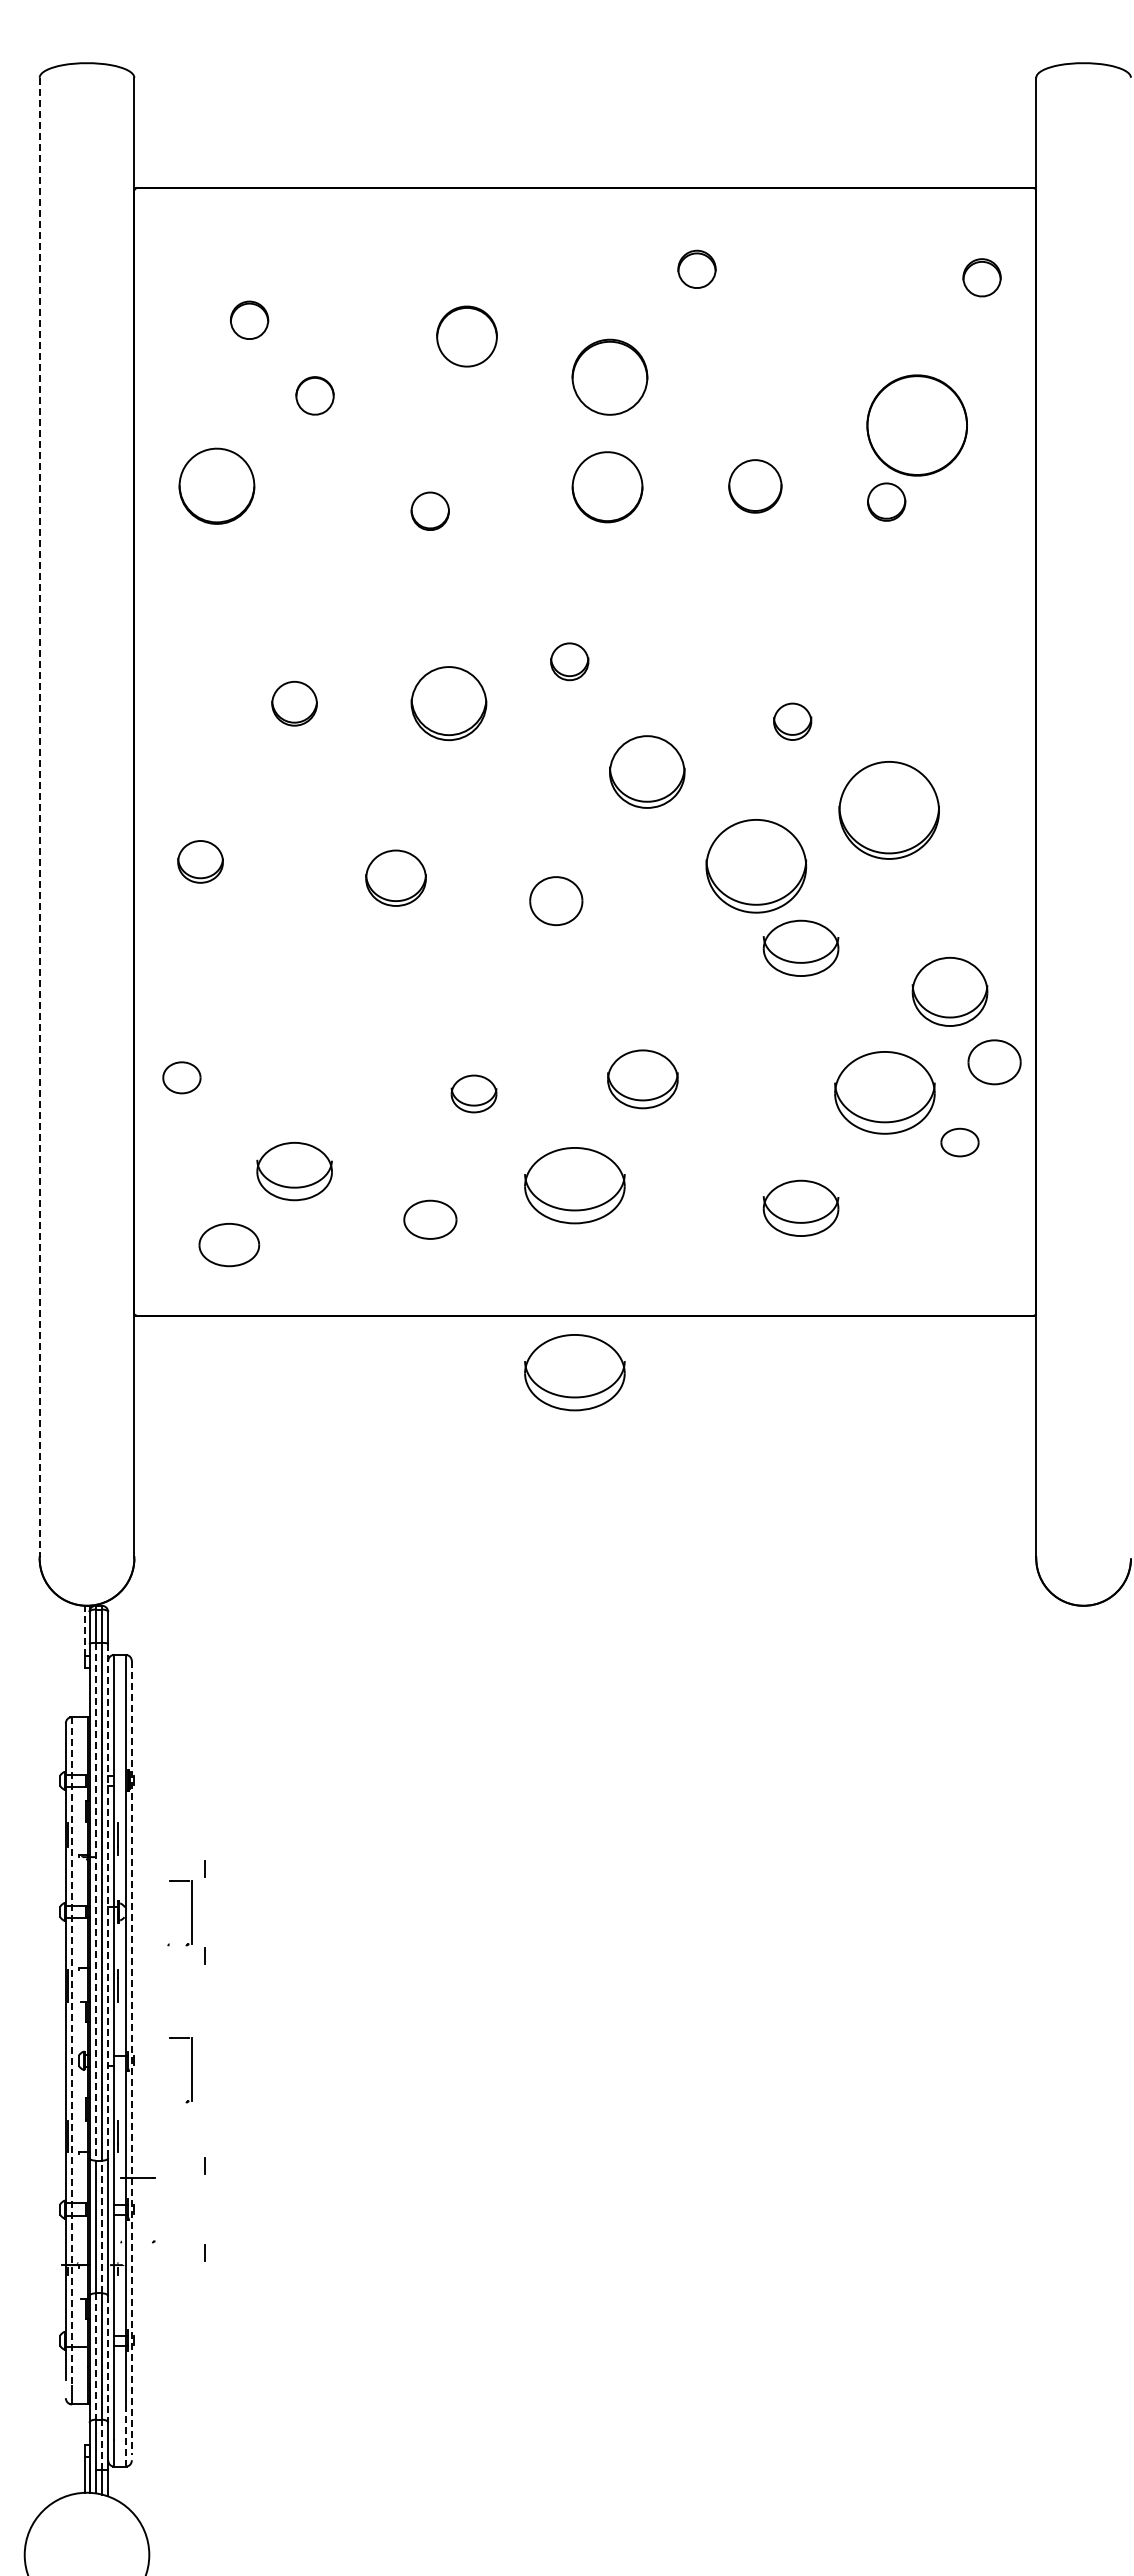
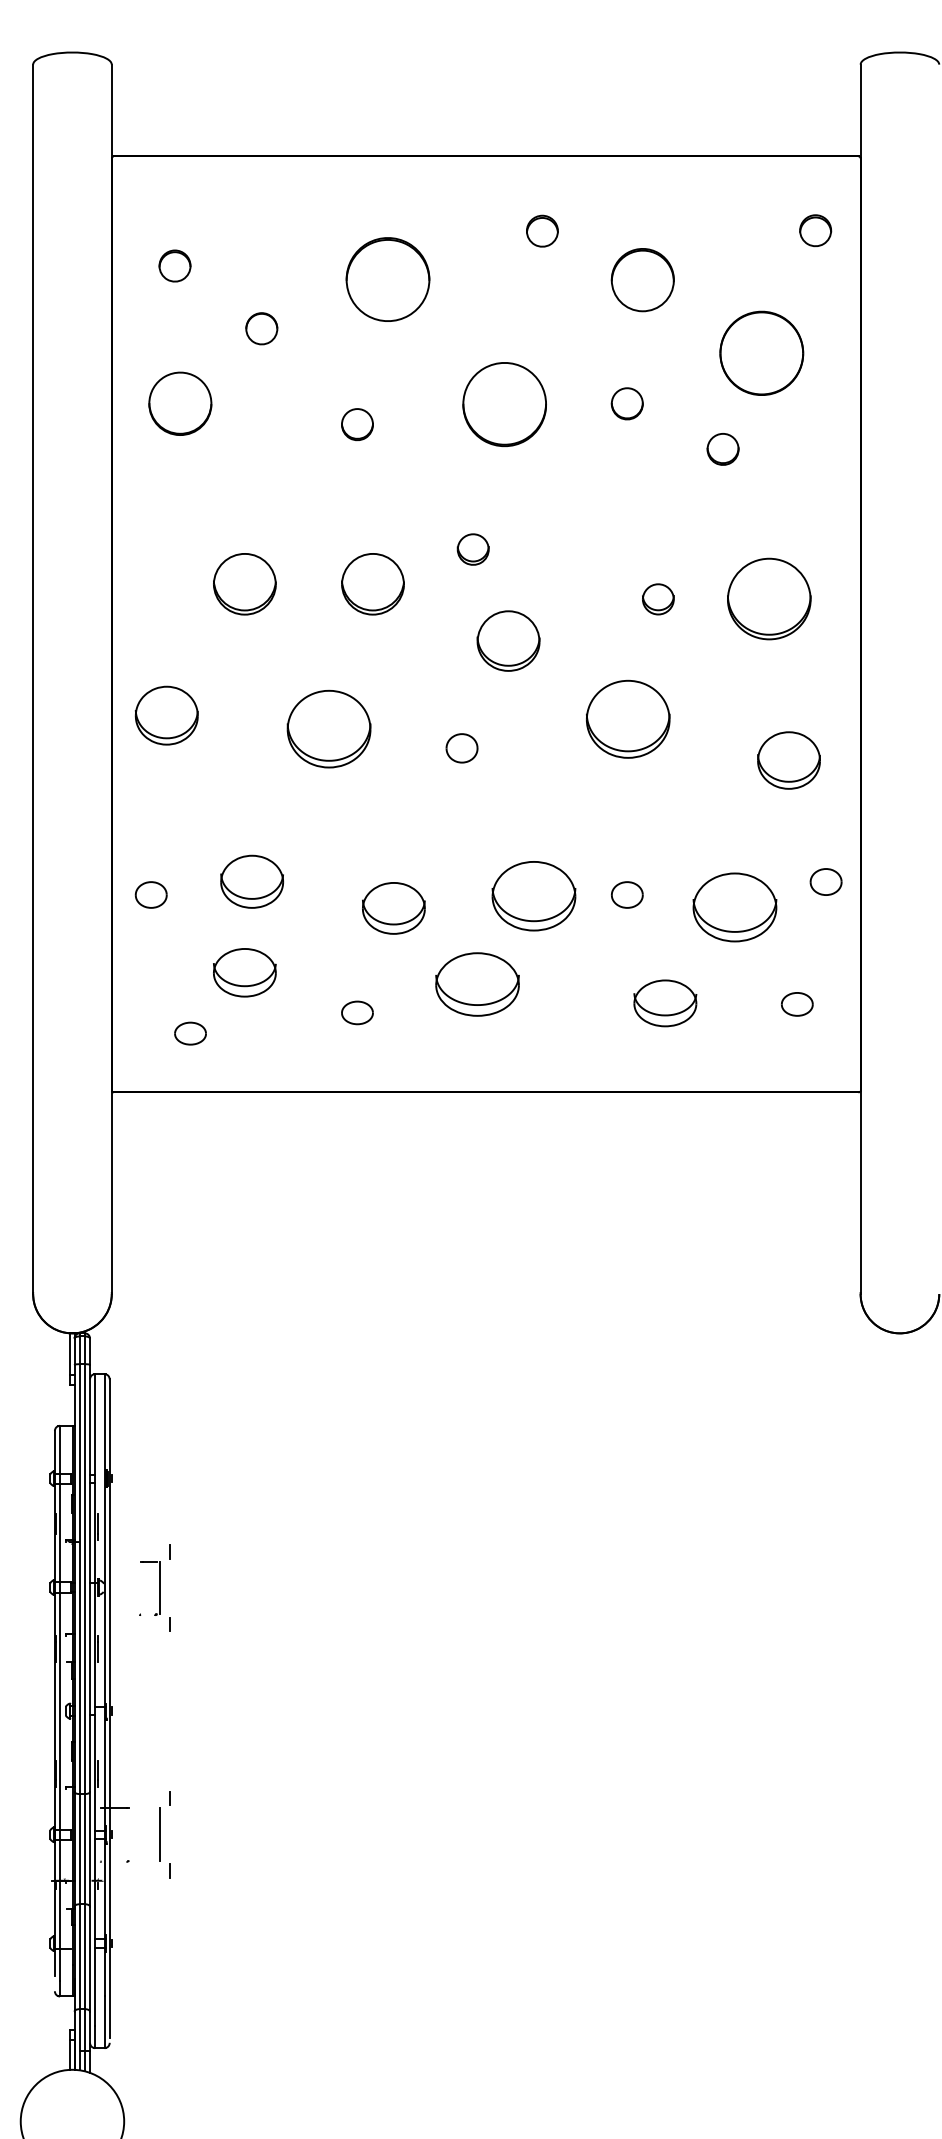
part: (696, 268) -> (541, 230), moved
part: (249, 319) -> (174, 265), moved
part: (466, 336) -> (387, 279), size x1.67
part: (609, 376) -> (642, 279), moved
part: (754, 485) -> (626, 403), size x0.71
part: (607, 487) -> (504, 404), size x1.43
part: (886, 501) -> (722, 448), moved
part: (294, 703) -> (244, 584), size x1.67
part: (647, 771) -> (508, 640), moved
part: (888, 810) -> (768, 599), moved
line: (39, 818) -> (33, 679), dashed -> solid
part: (200, 861) -> (166, 715), size x1.67
part: (395, 878) -> (328, 729), size x1.67
part: (555, 901) -> (461, 748), size x0.71
part: (800, 947) -> (664, 786), removed
part: (949, 991) -> (788, 760), moved
part: (303, 1061) -> (252, 881), added
part: (994, 1061) -> (825, 881), size x0.71
part: (754, 1077) -> (626, 894), added
part: (642, 1079) -> (533, 896), size x1.43
part: (473, 1093) -> (393, 908), size x1.67
part: (959, 1142) -> (796, 1004), moved
part: (429, 1219) -> (356, 1012), size x0.71
part: (228, 1244) -> (189, 1033), size x0.62
part: (574, 1372) -> (477, 1139), removed
line: (84, 1630) -> (70, 1353), dashed -> solid
line: (95, 1901) -> (79, 1578), dashed -> solid
line: (108, 1901) -> (90, 1578), dashed -> solid
line: (72, 2051) -> (60, 1703), dashed -> solid
line: (131, 2057) -> (109, 1708), dashed -> solid
part: (191, 2070) -> (159, 1719), removed
line: (192, 2209) -> (160, 1834), added
line: (101, 2226) -> (84, 1848), dashed -> solid
line: (95, 2357) -> (79, 1957), dashed -> solid
line: (108, 2359) -> (90, 1959), dashed -> solid
line: (125, 2434) -> (104, 2021), dashed -> solid
line: (101, 2444) -> (84, 2029), dashed -> solid

